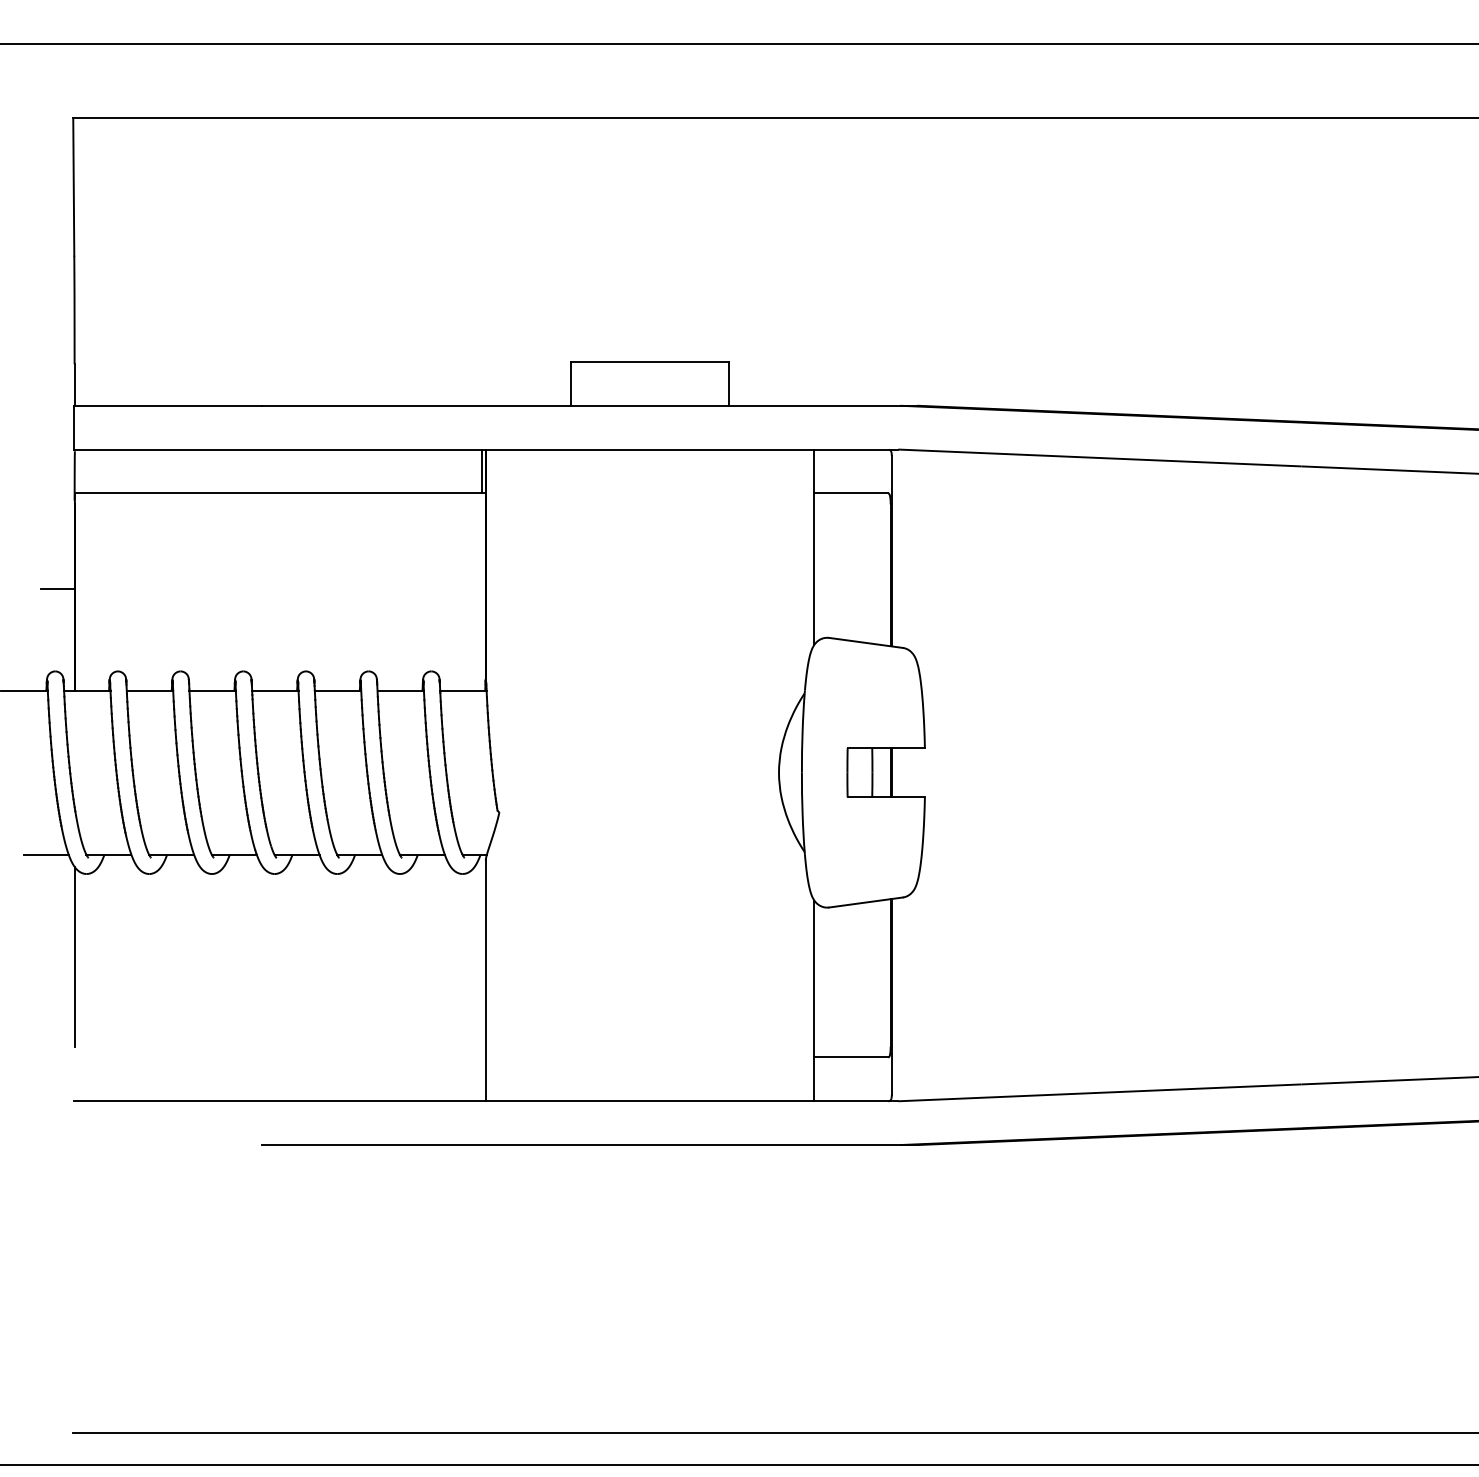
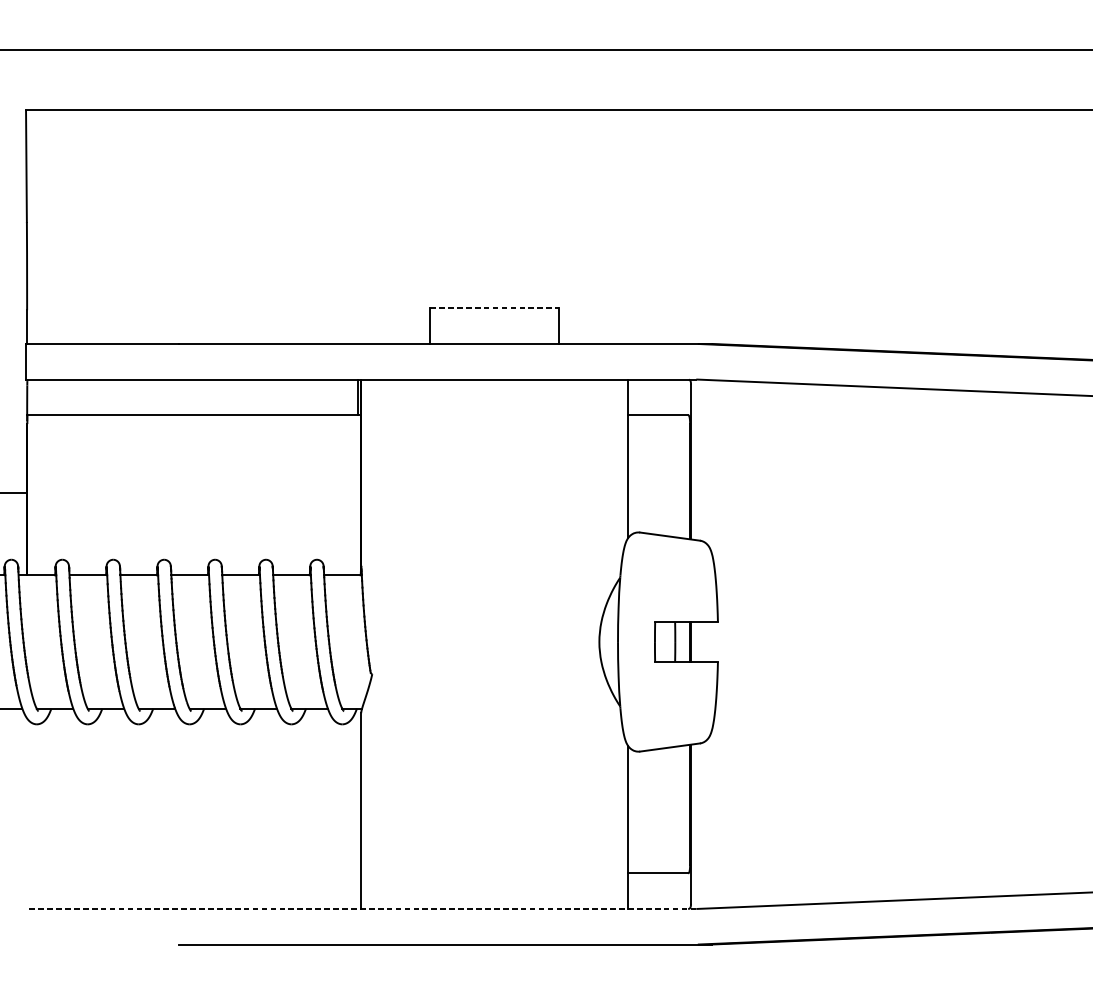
line: (650, 362) -> (494, 308), solid -> dashed
line: (74, 956) -> (27, 791), removed
line: (485, 1101) -> (360, 909), solid -> dashed

